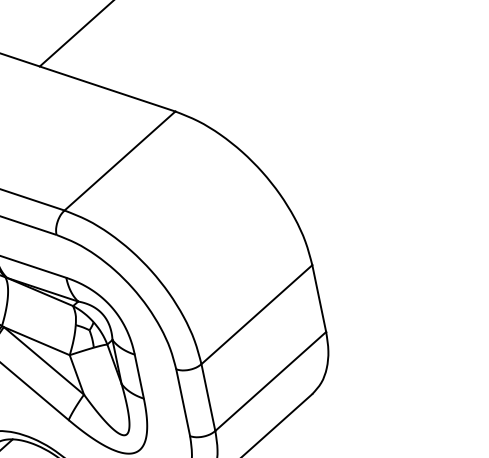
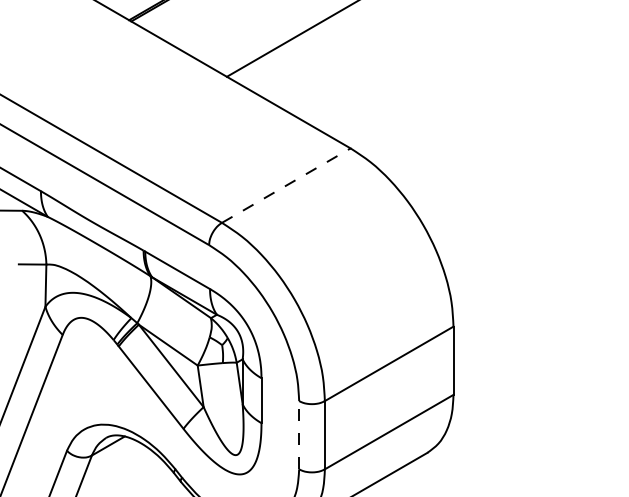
line: (120, 160) -> (286, 185), solid -> dashed
line: (183, 402) -> (299, 434), solid -> dashed

